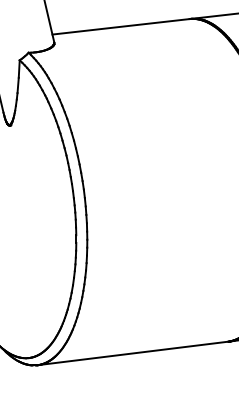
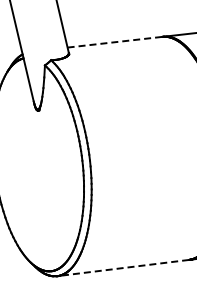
line: (121, 27) -> (115, 42), solid -> dashed
line: (131, 354) -> (122, 268), solid -> dashed

